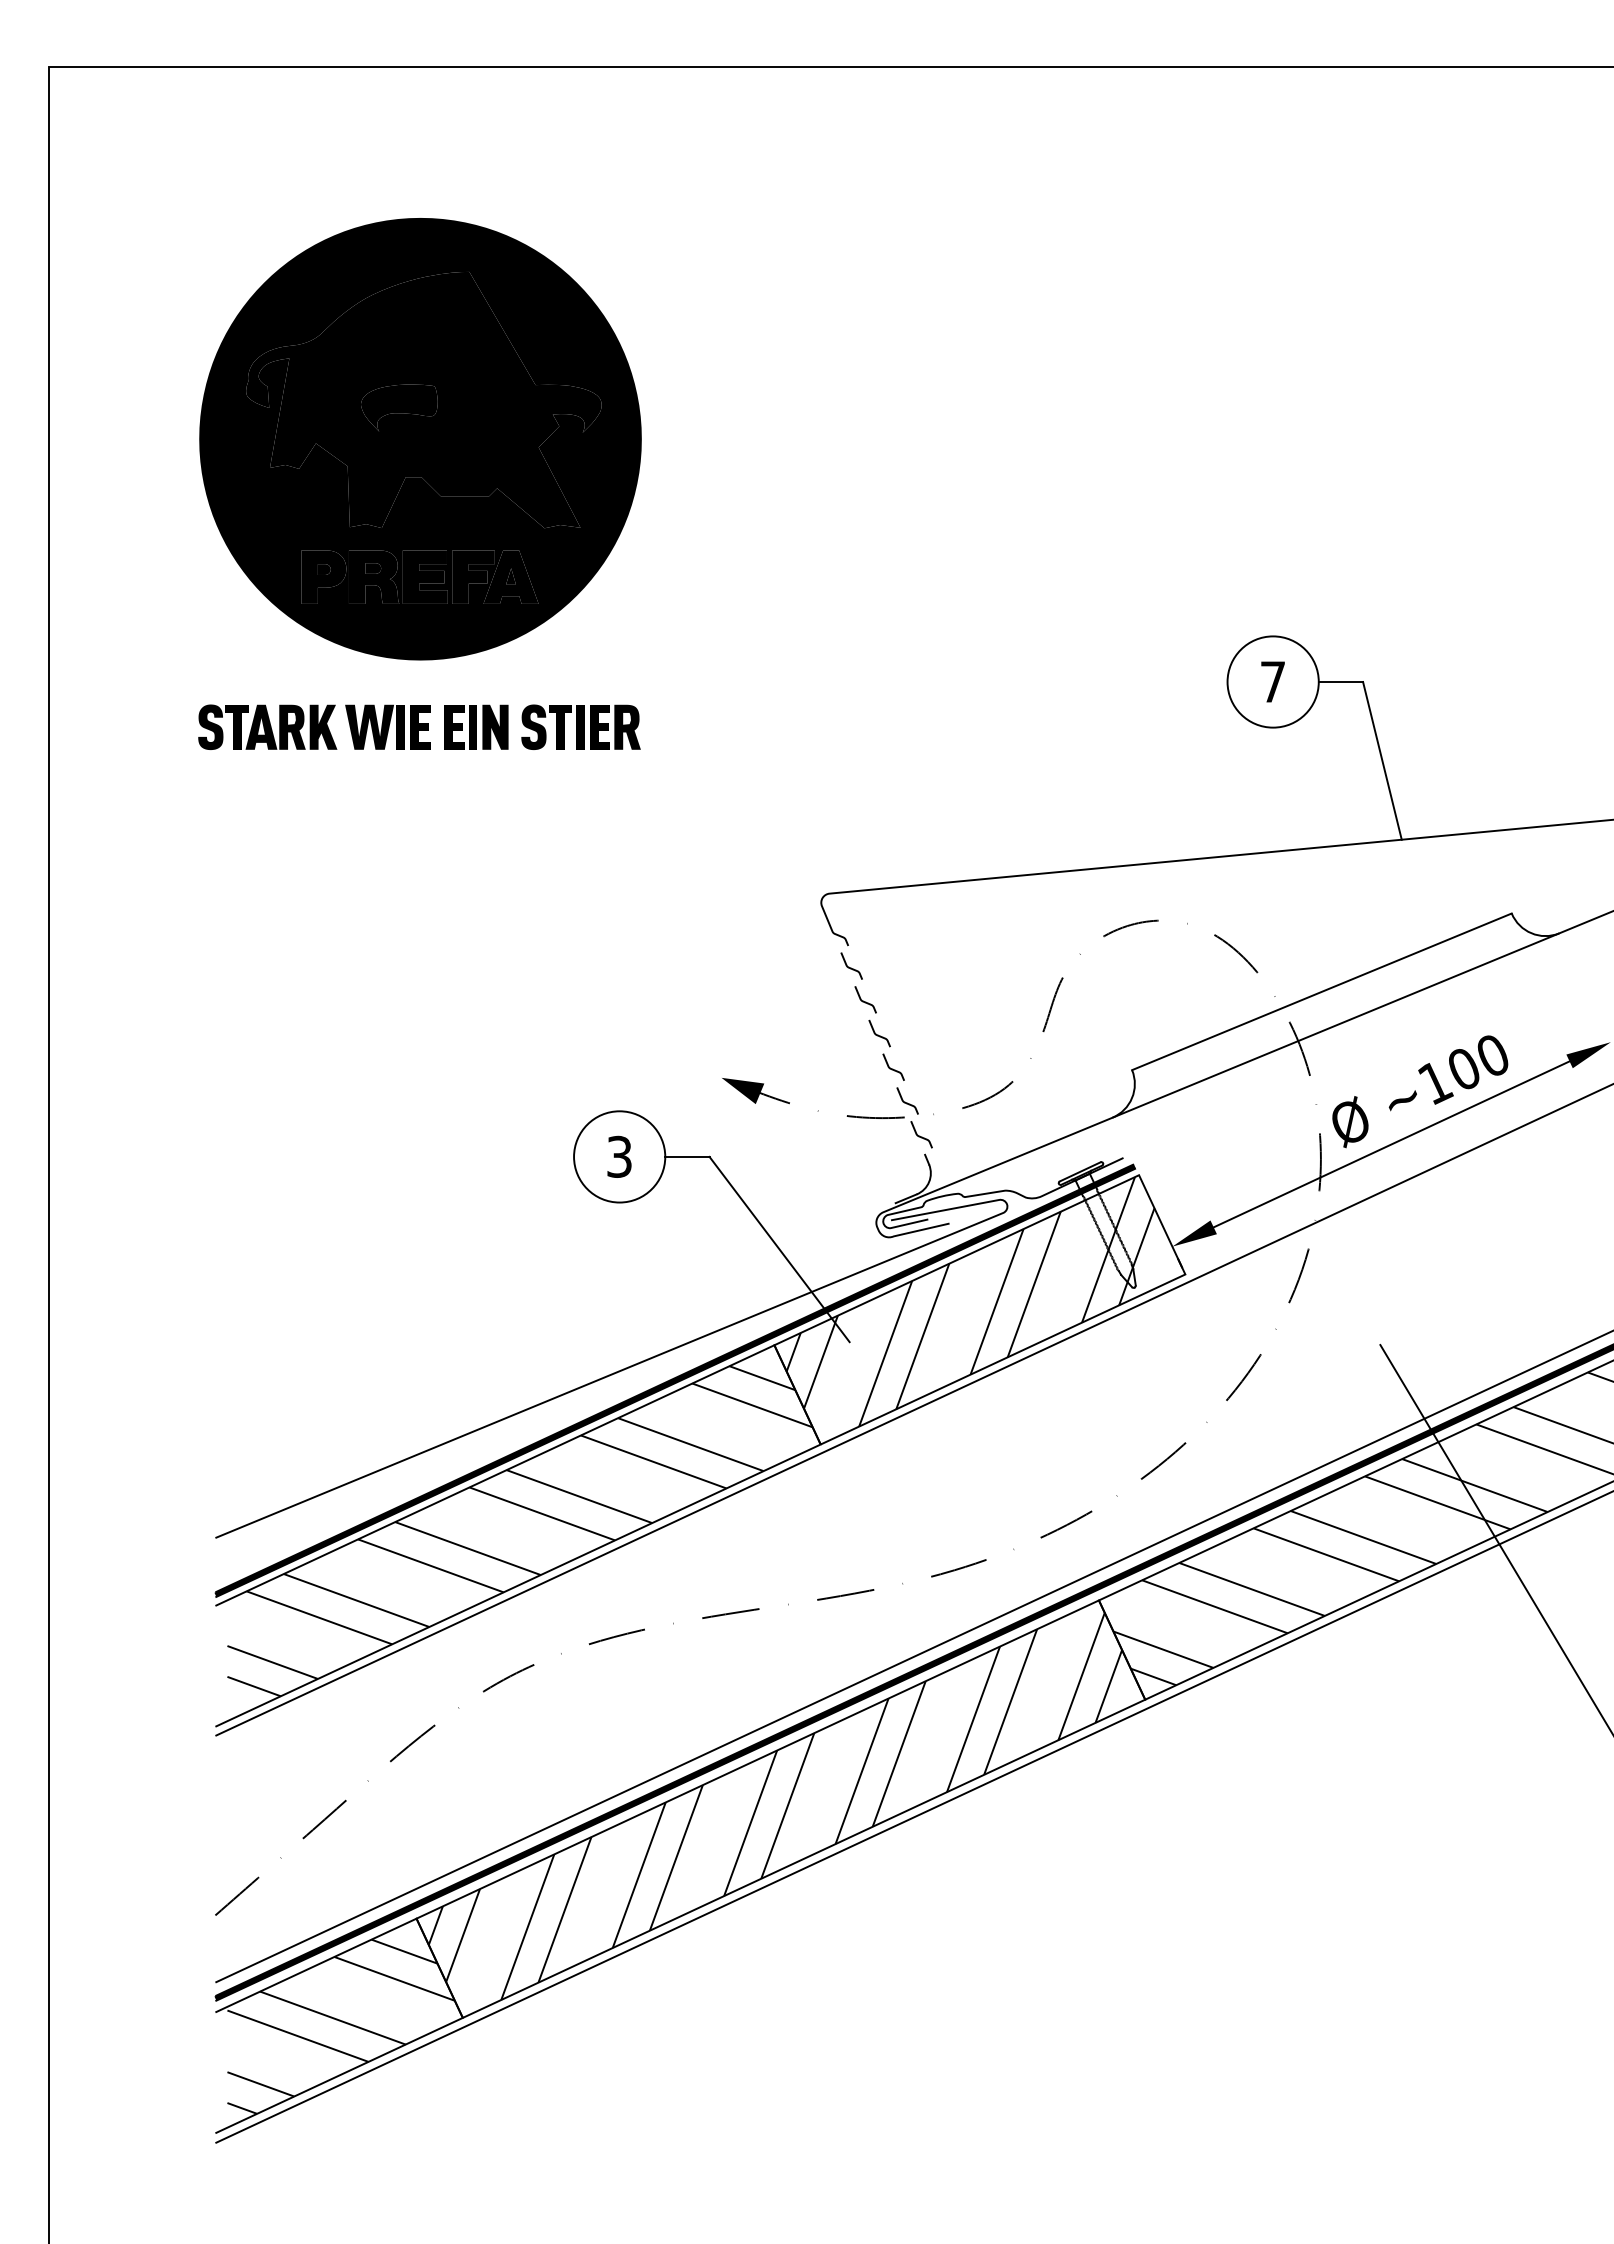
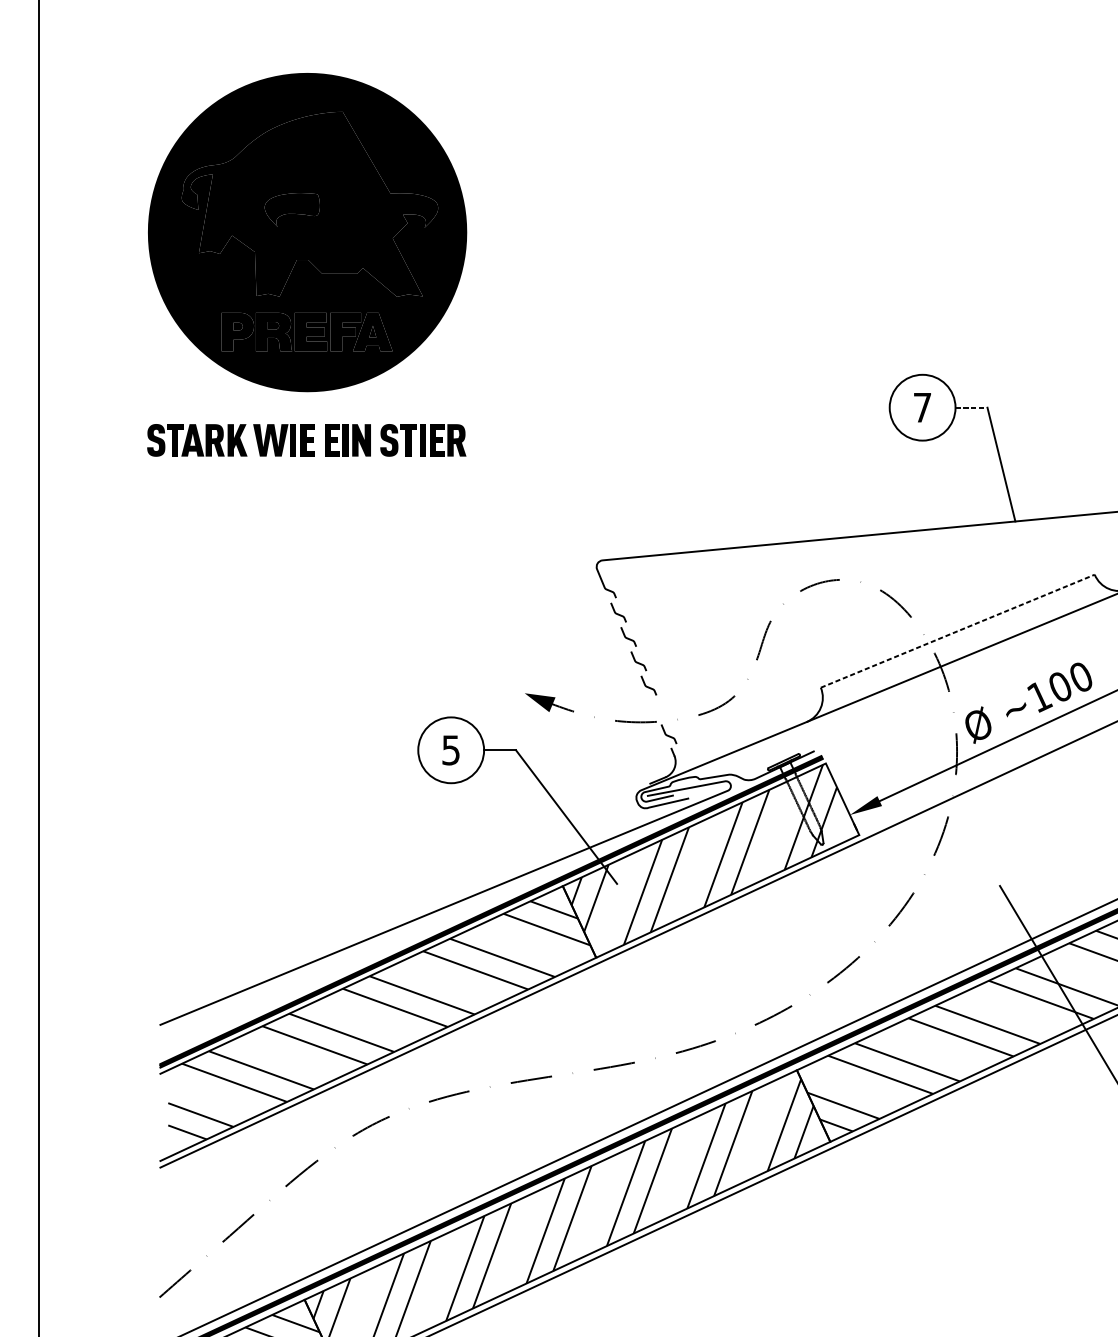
line: (1341, 682) -> (971, 408), solid -> dashed
line: (1322, 991) -> (958, 630), solid -> dashed
curve: (907, 1102) -> (658, 711), removed
text: (619, 1156) -> (451, 750), 3 -> 5

